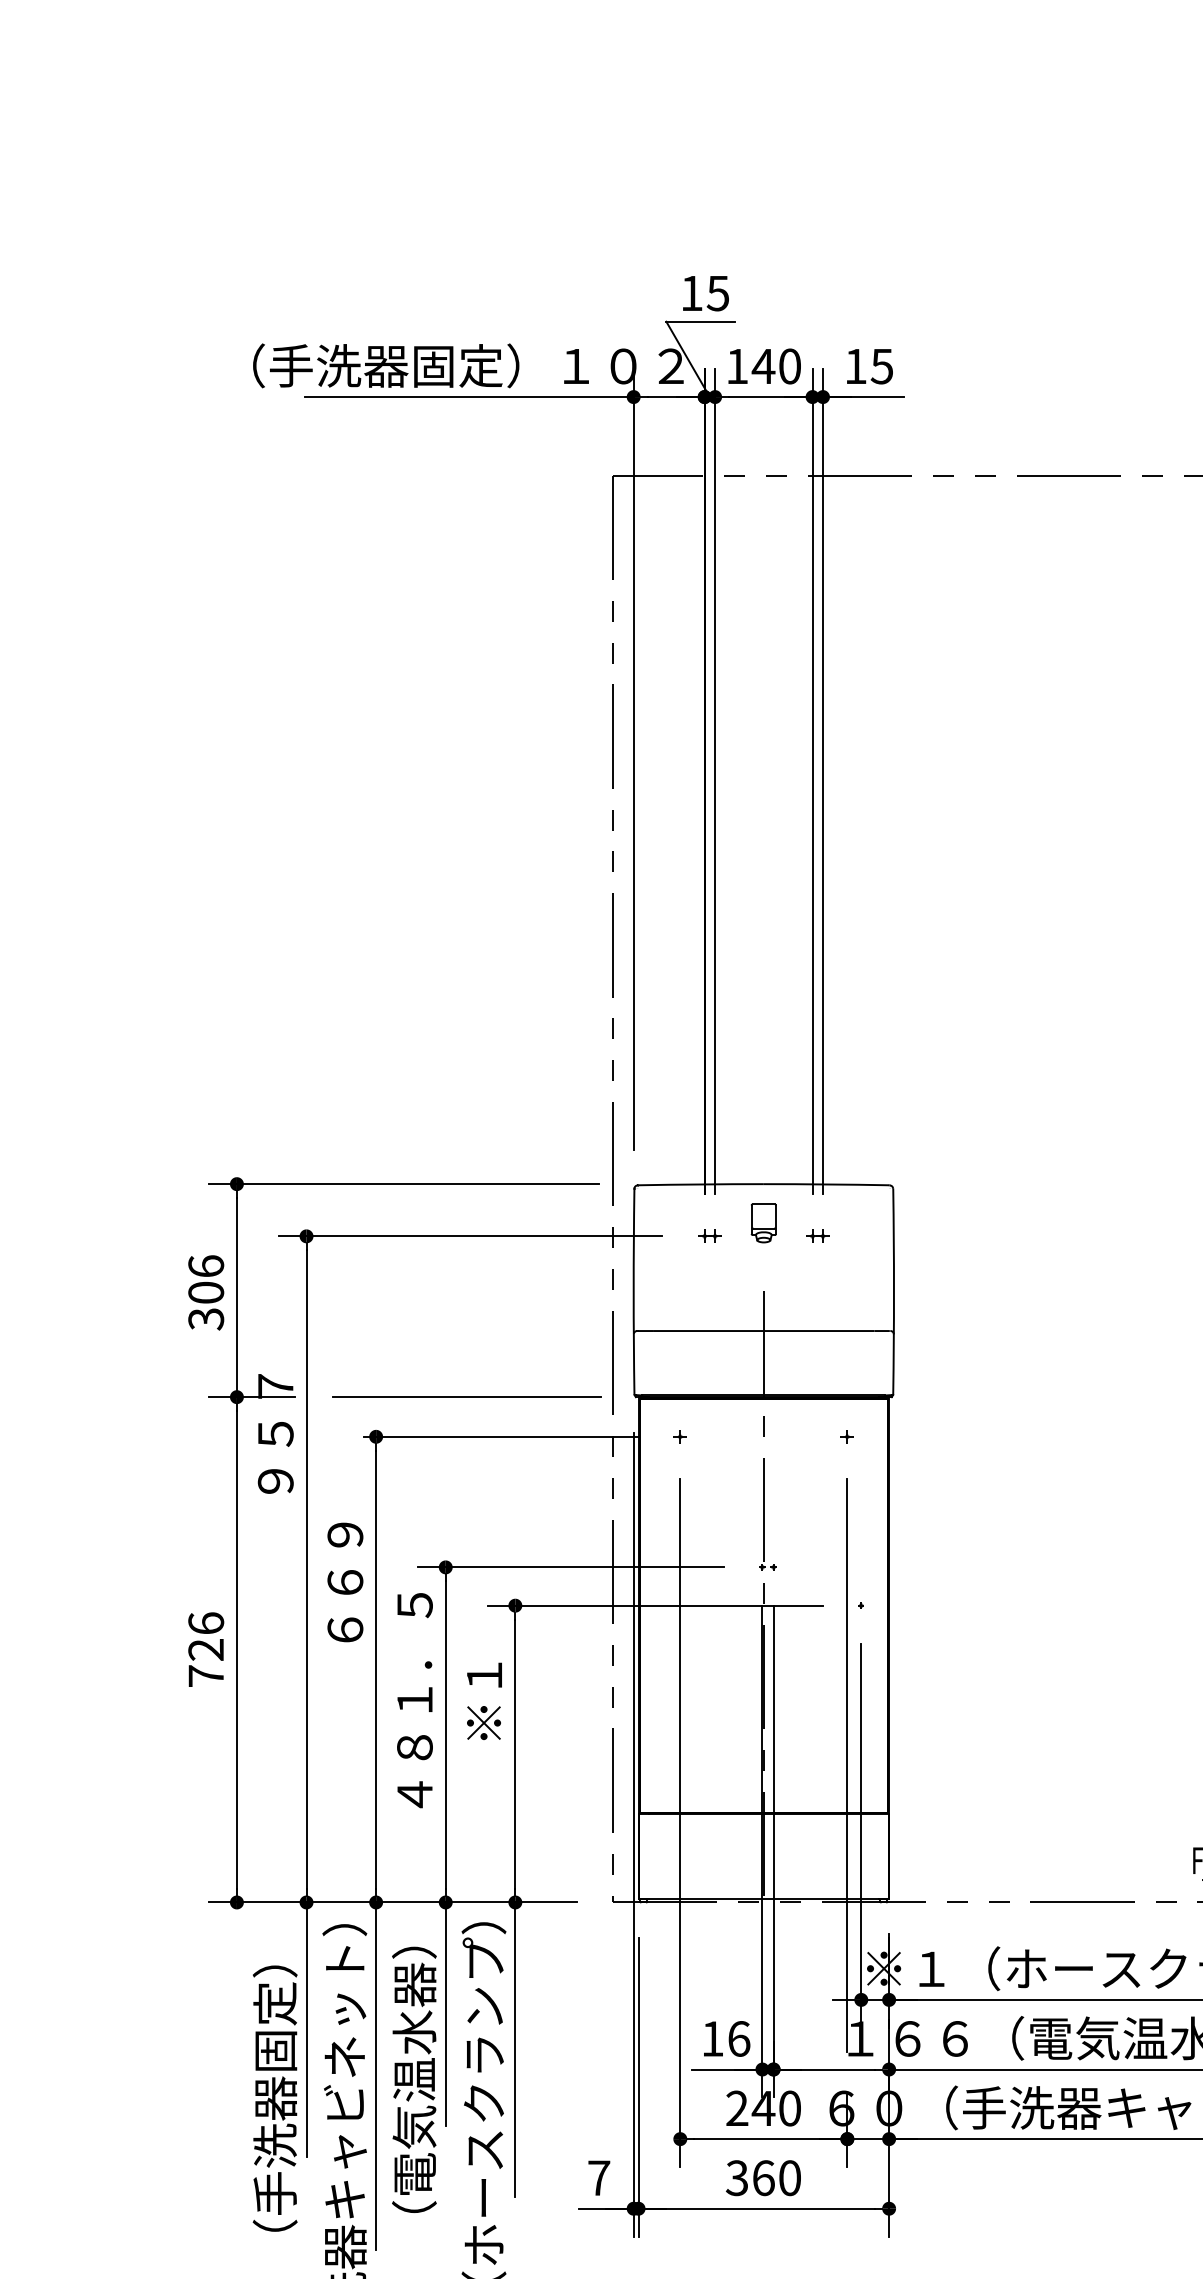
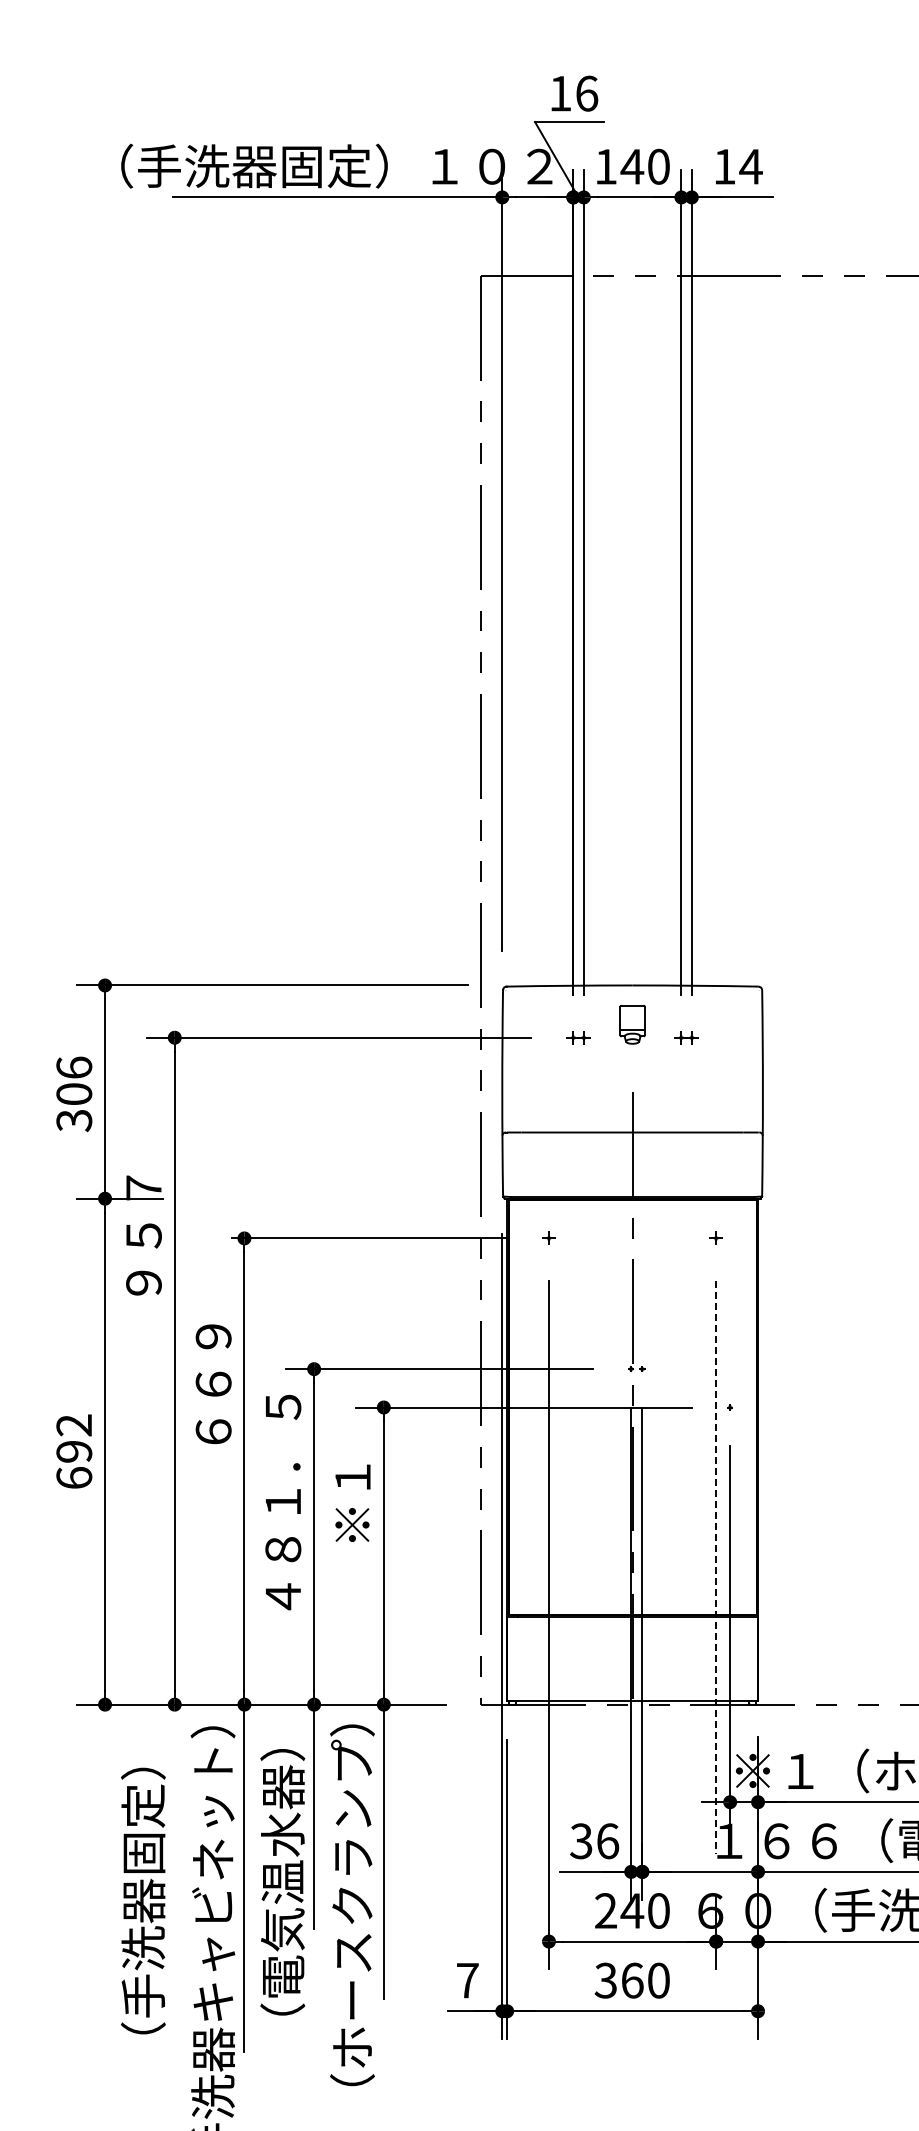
text: (717, 293) -> (586, 93), 15 -> 16
text: (882, 366) -> (751, 166), 15 -> 14
line: (466, 1396) -> (334, 1198), removed
text: (206, 1649) -> (74, 1451), 726 -> 692
line: (847, 1765) -> (716, 1567), solid -> dashed
line: (306, 2029) -> (174, 1831), removed
text: (712, 2038) -> (581, 1840), 16 -> 36

